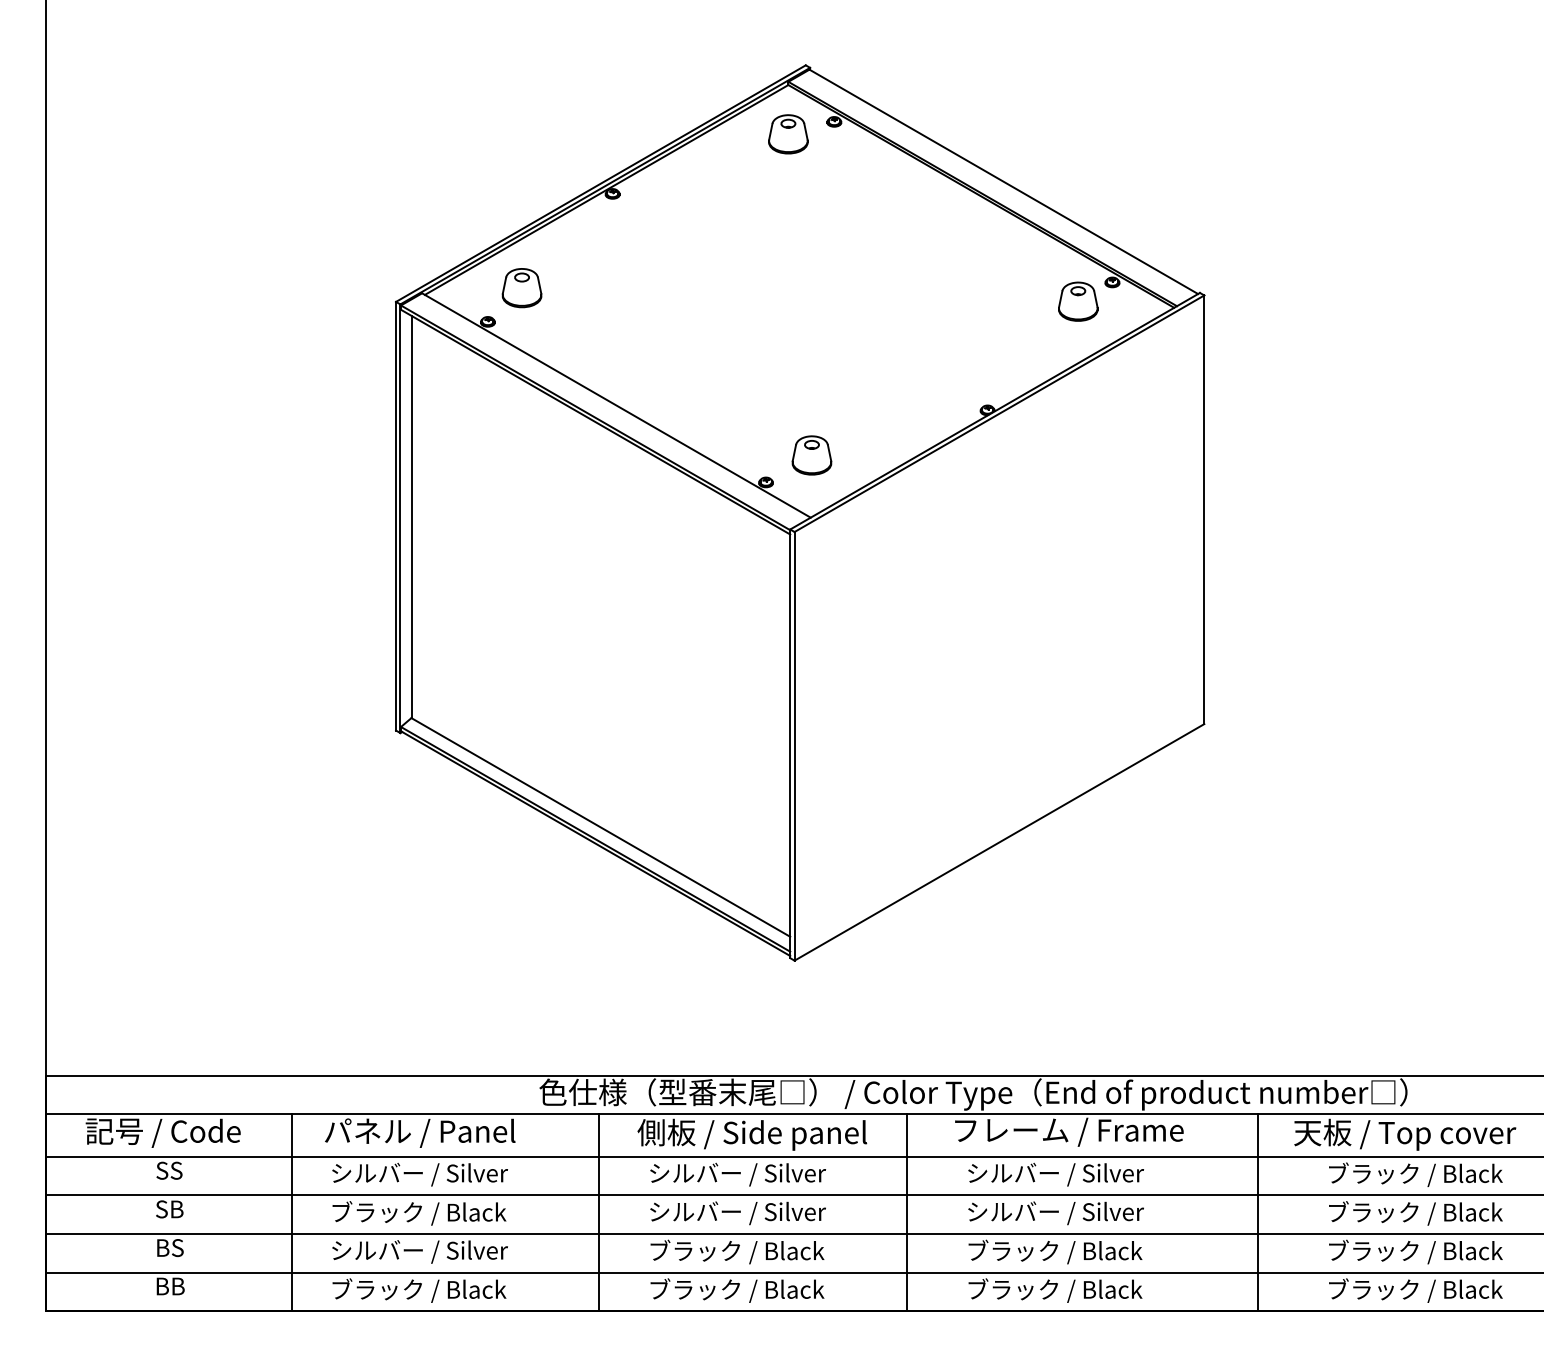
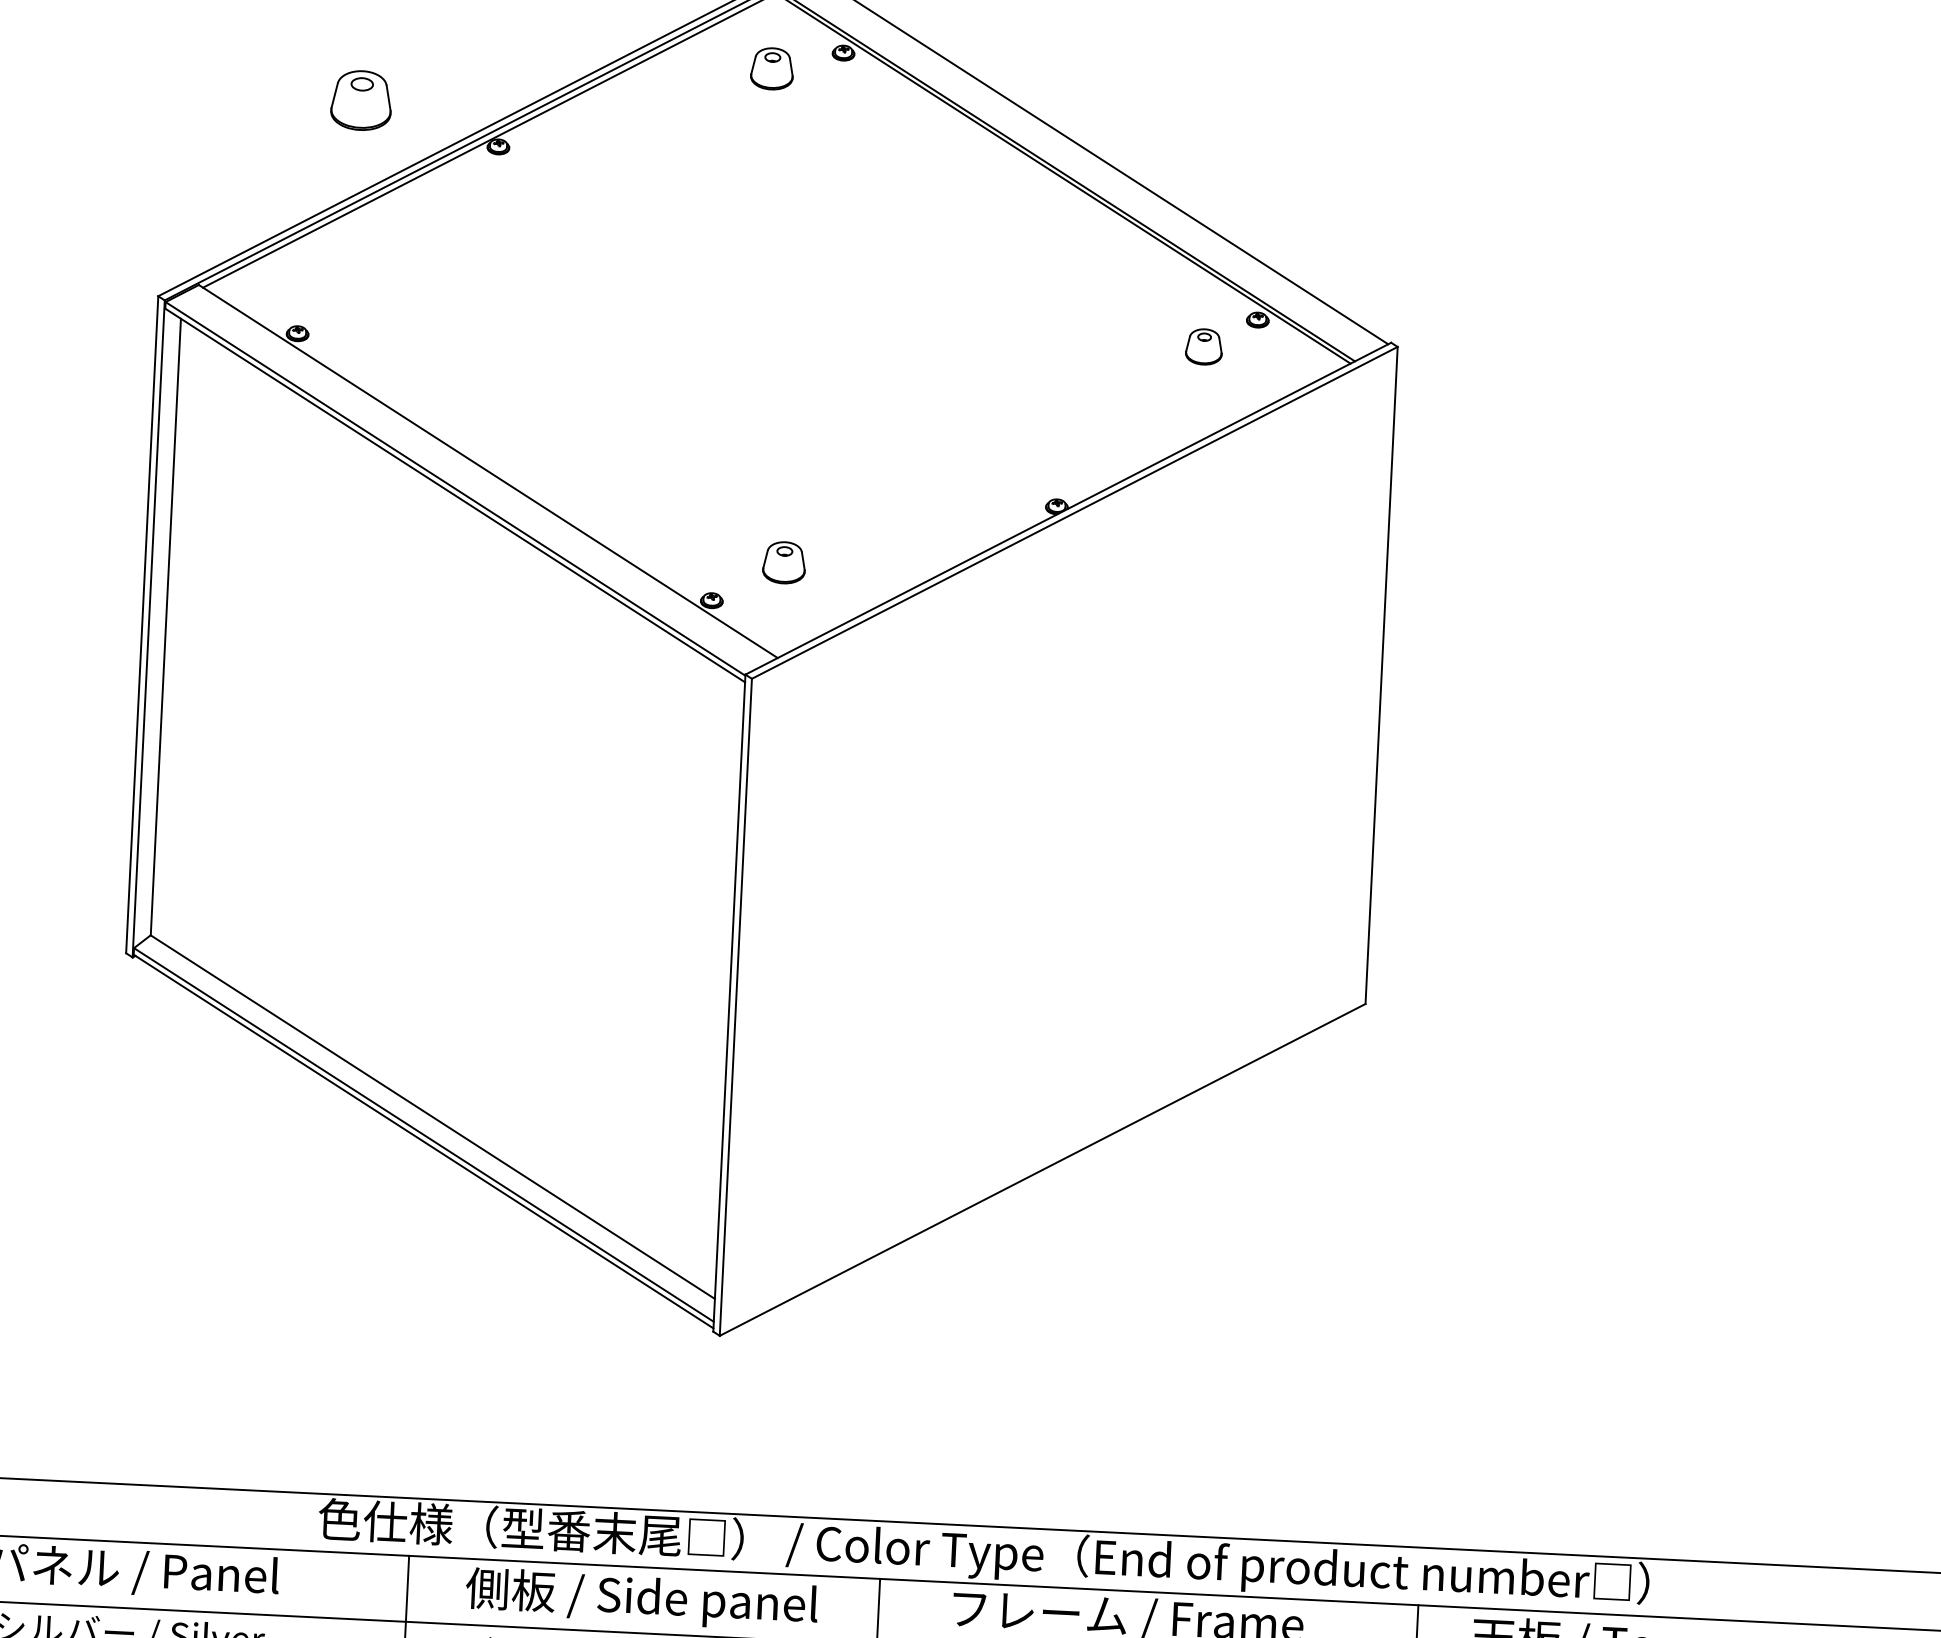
part: (788, 134) -> (772, 69), size x0.7
part: (521, 288) -> (360, 101), moved
part: (1078, 301) -> (1204, 346), size x0.6
part: (811, 455) -> (783, 562), size x0.7

